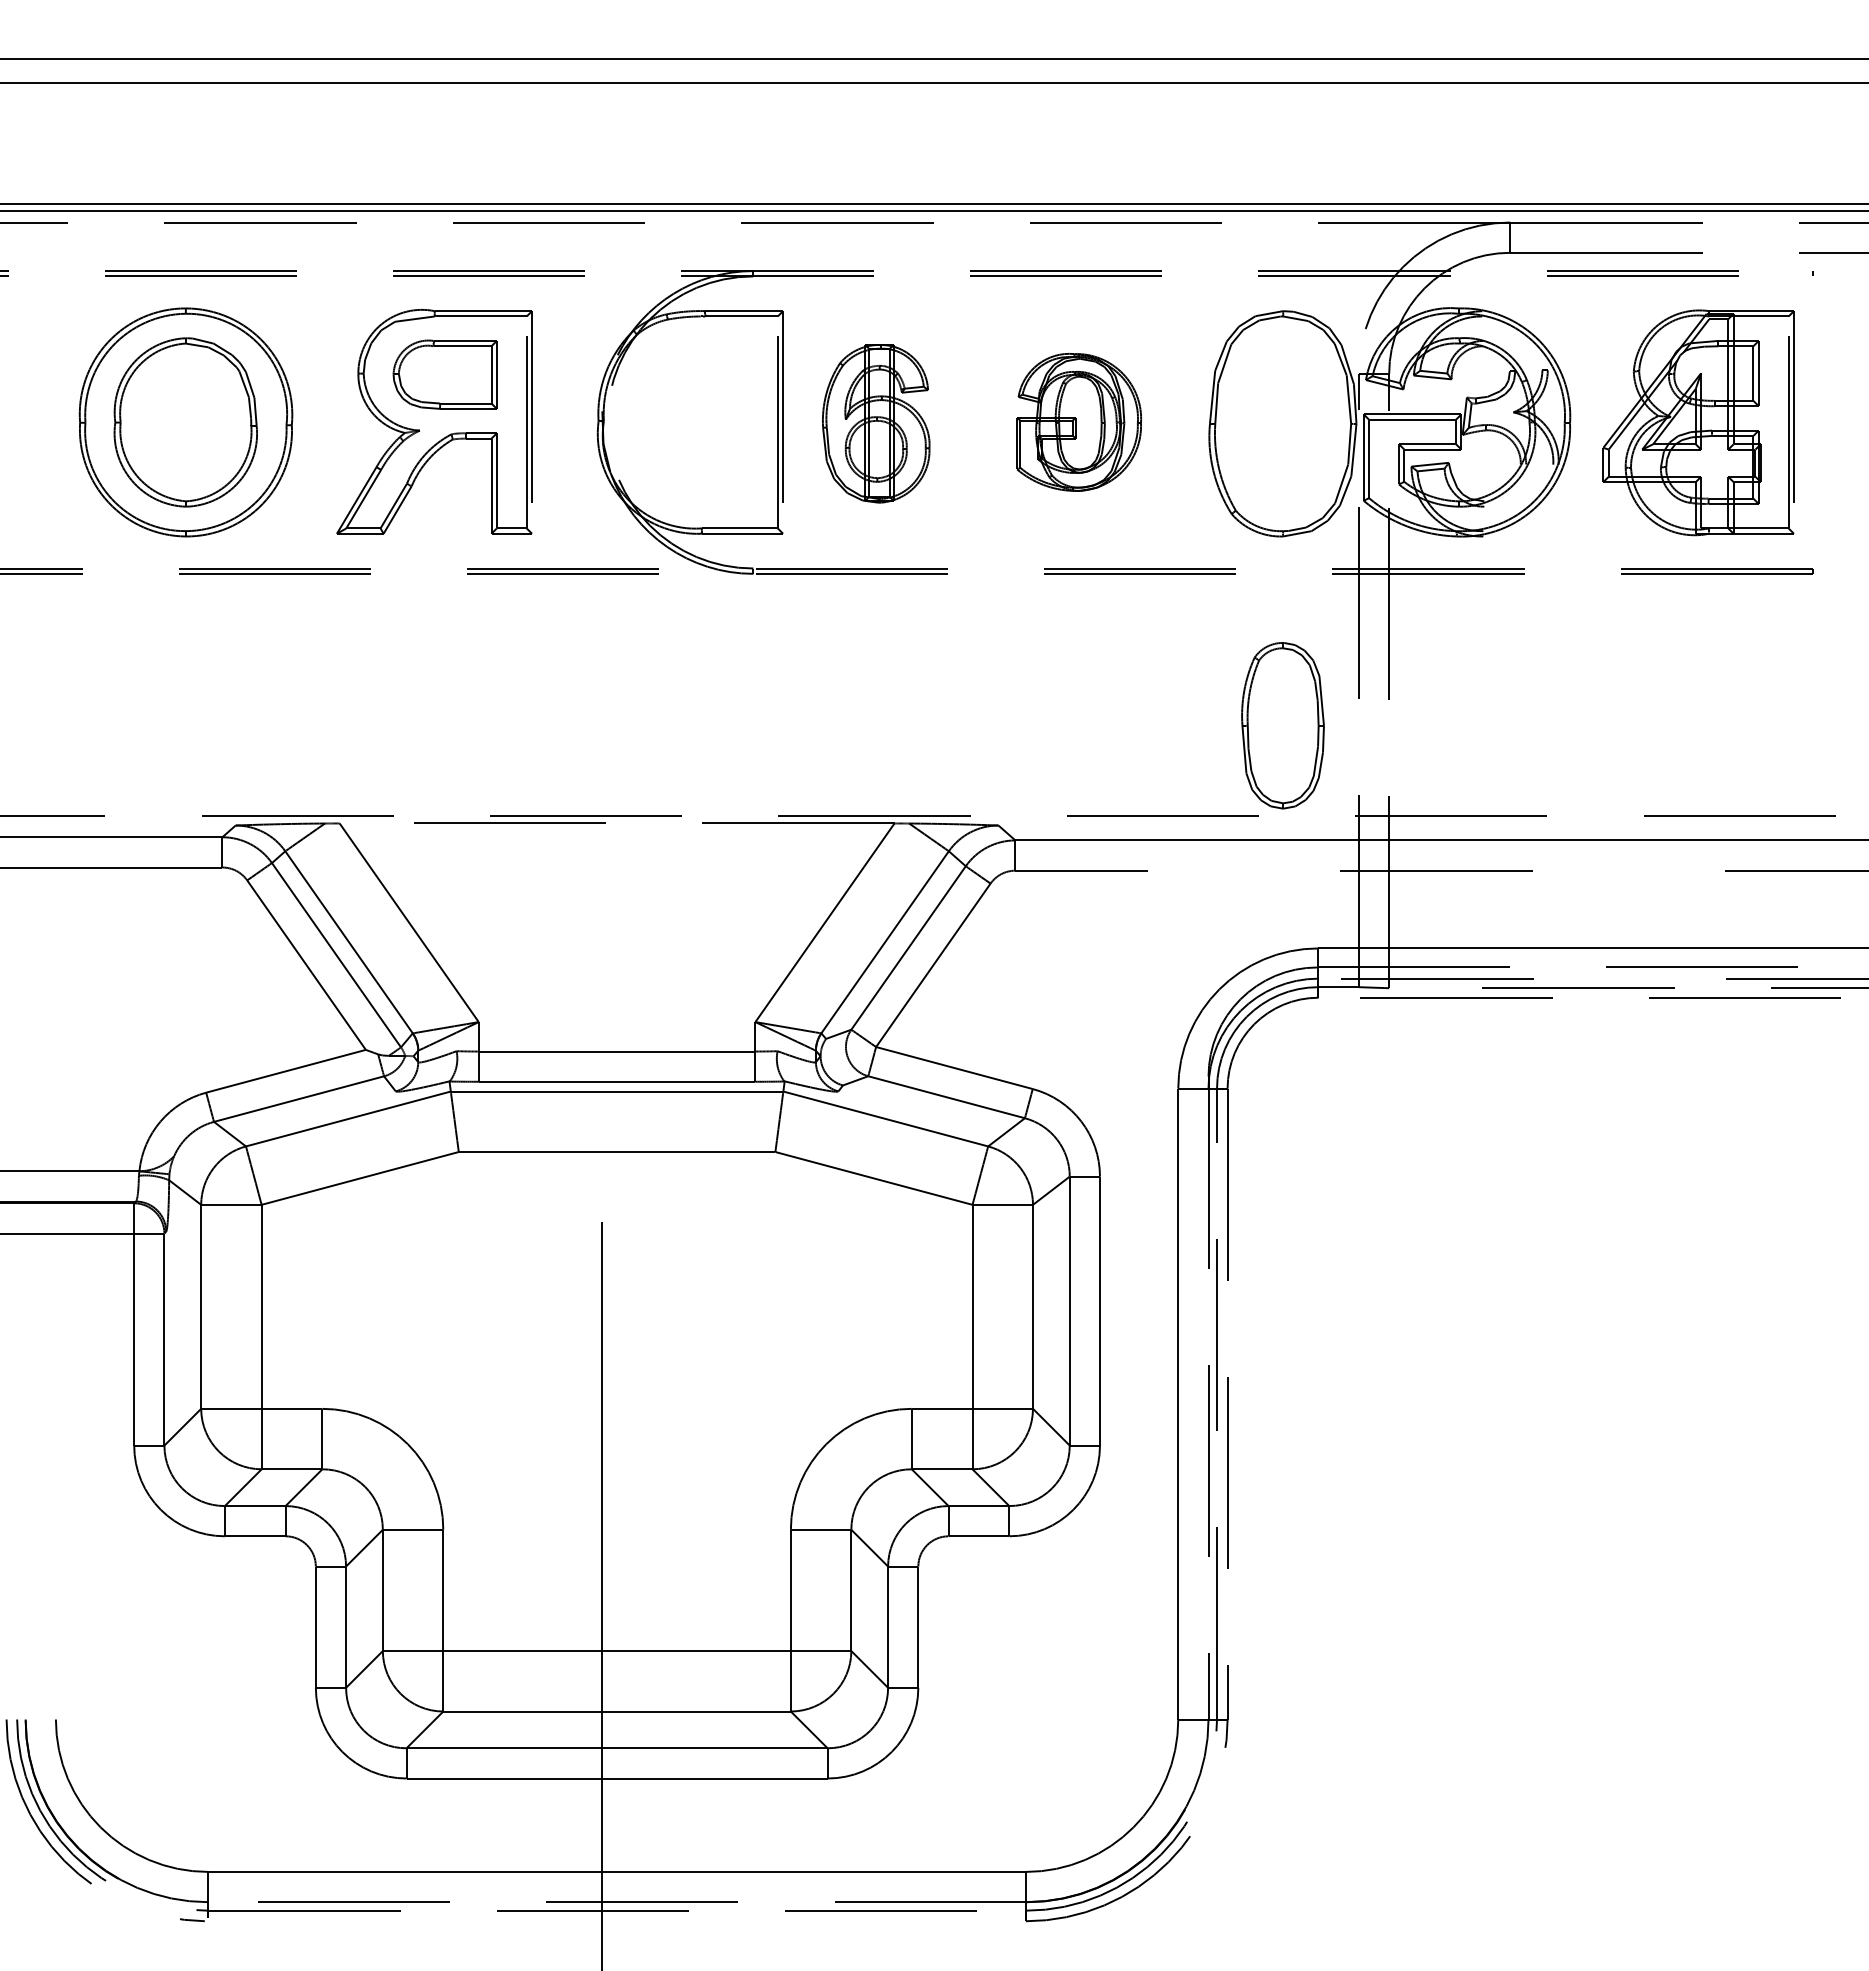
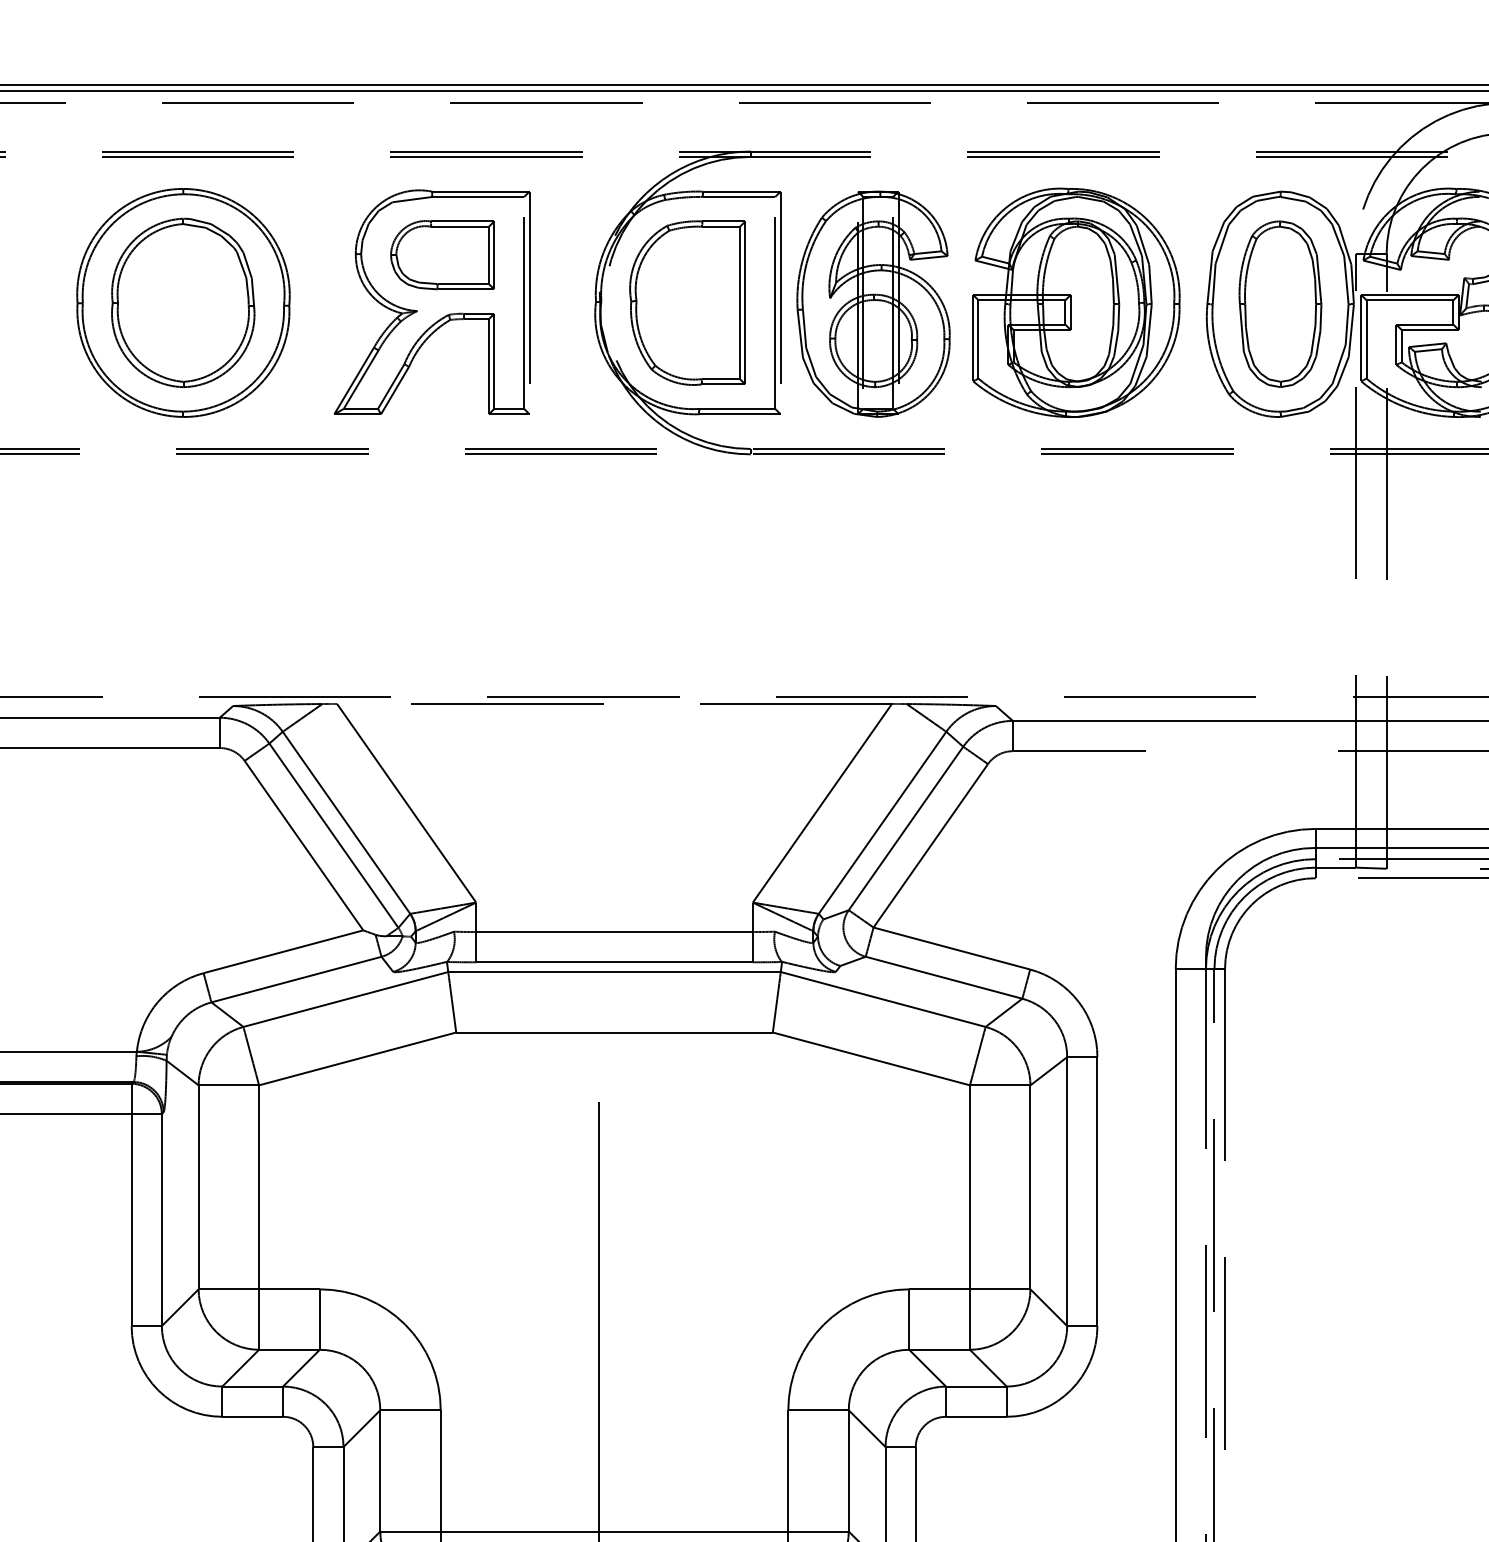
part: (689, 422) -> (686, 303), added
part: (1079, 422) -> (1076, 303), size x1.67
part: (876, 423) -> (873, 304), size x1.43
part: (1282, 725) -> (1279, 304), moved

